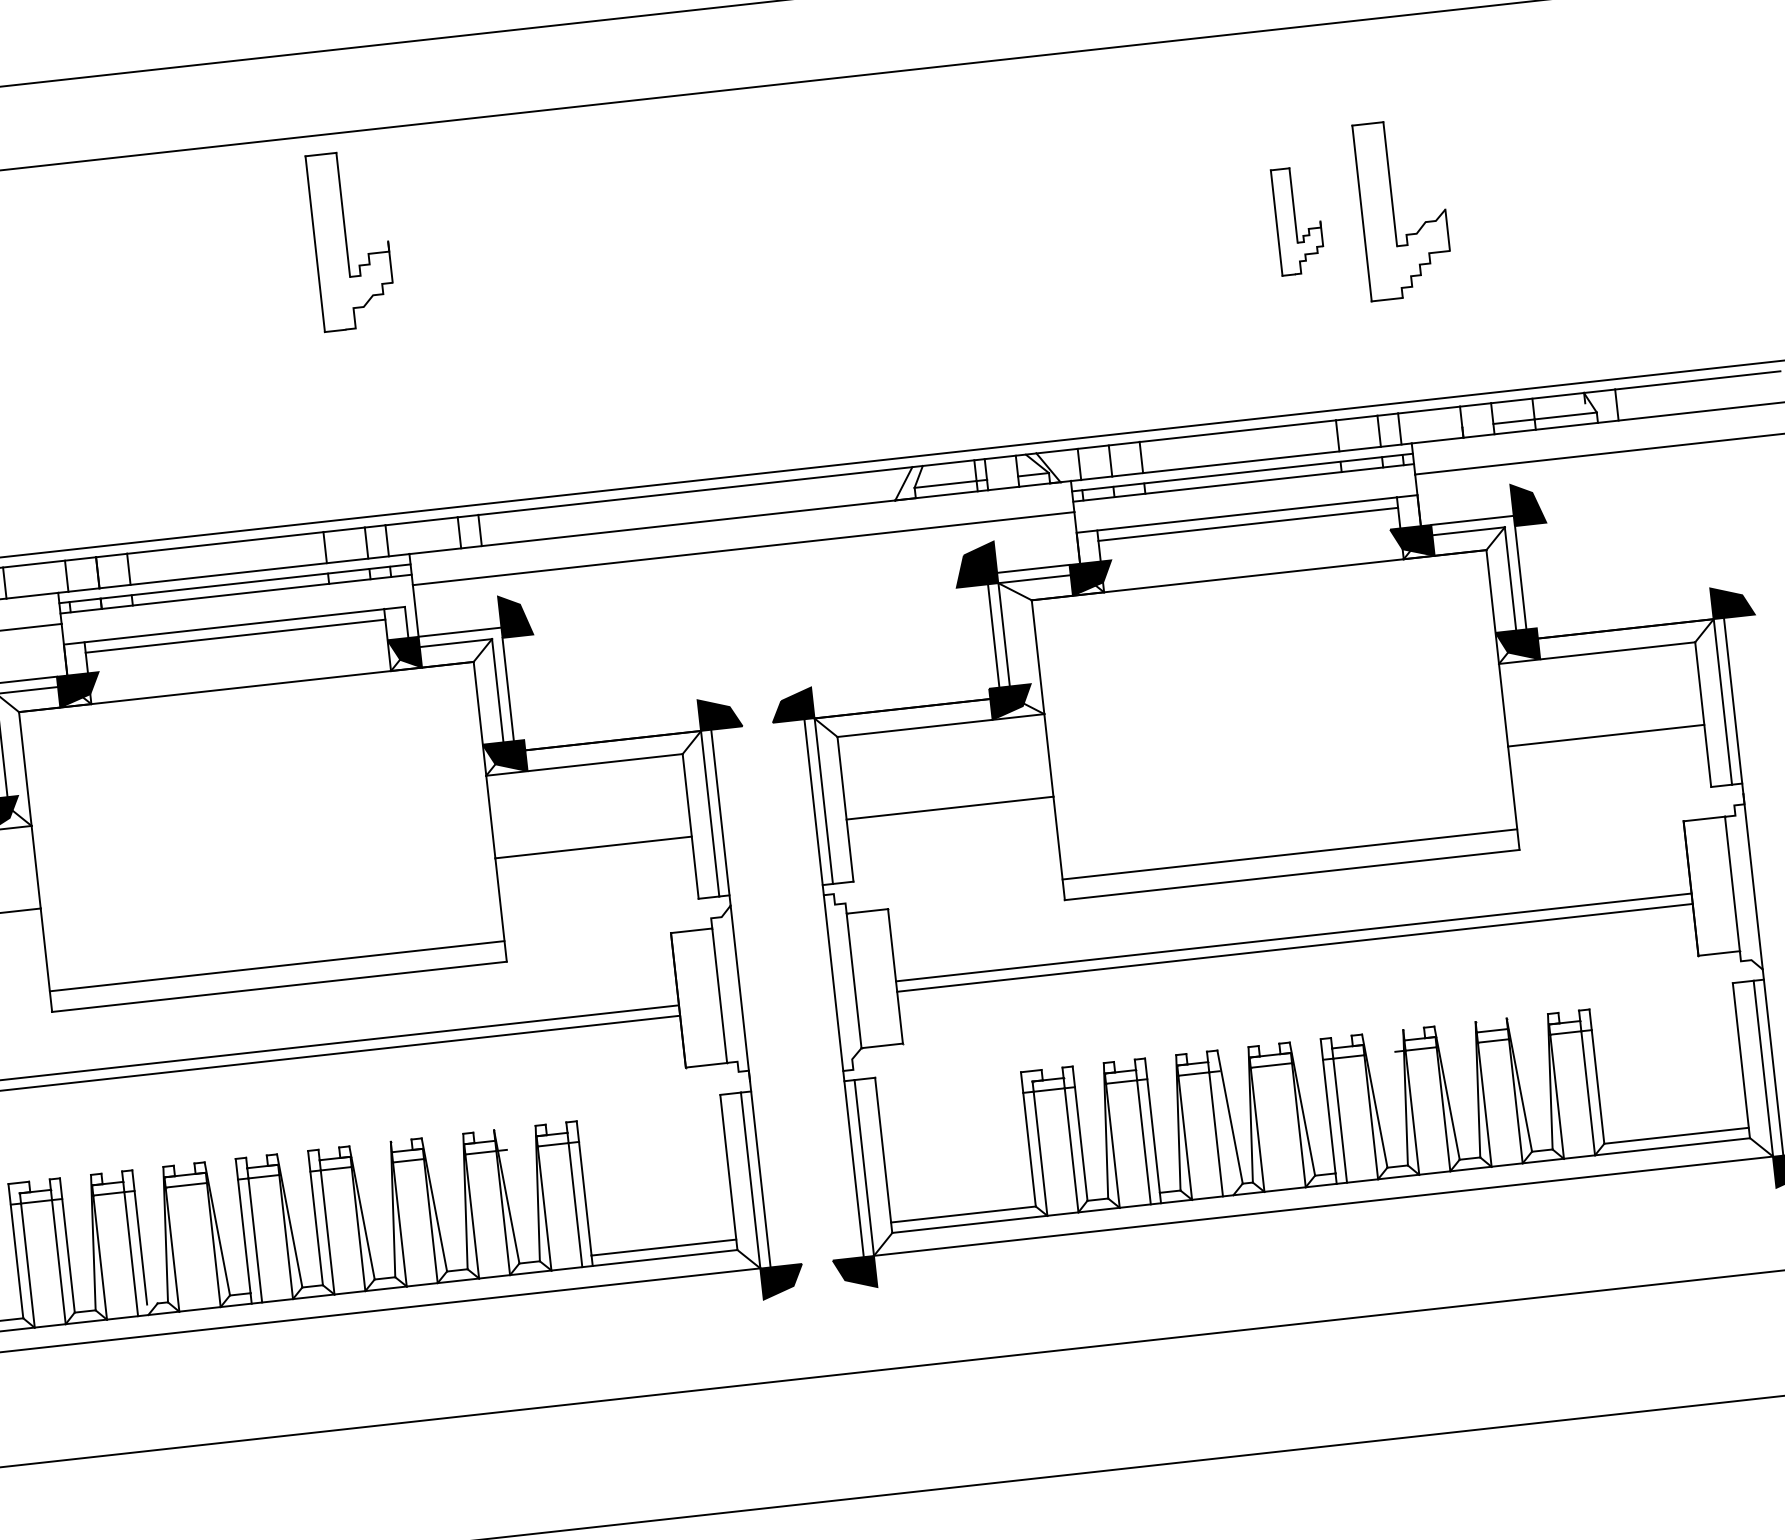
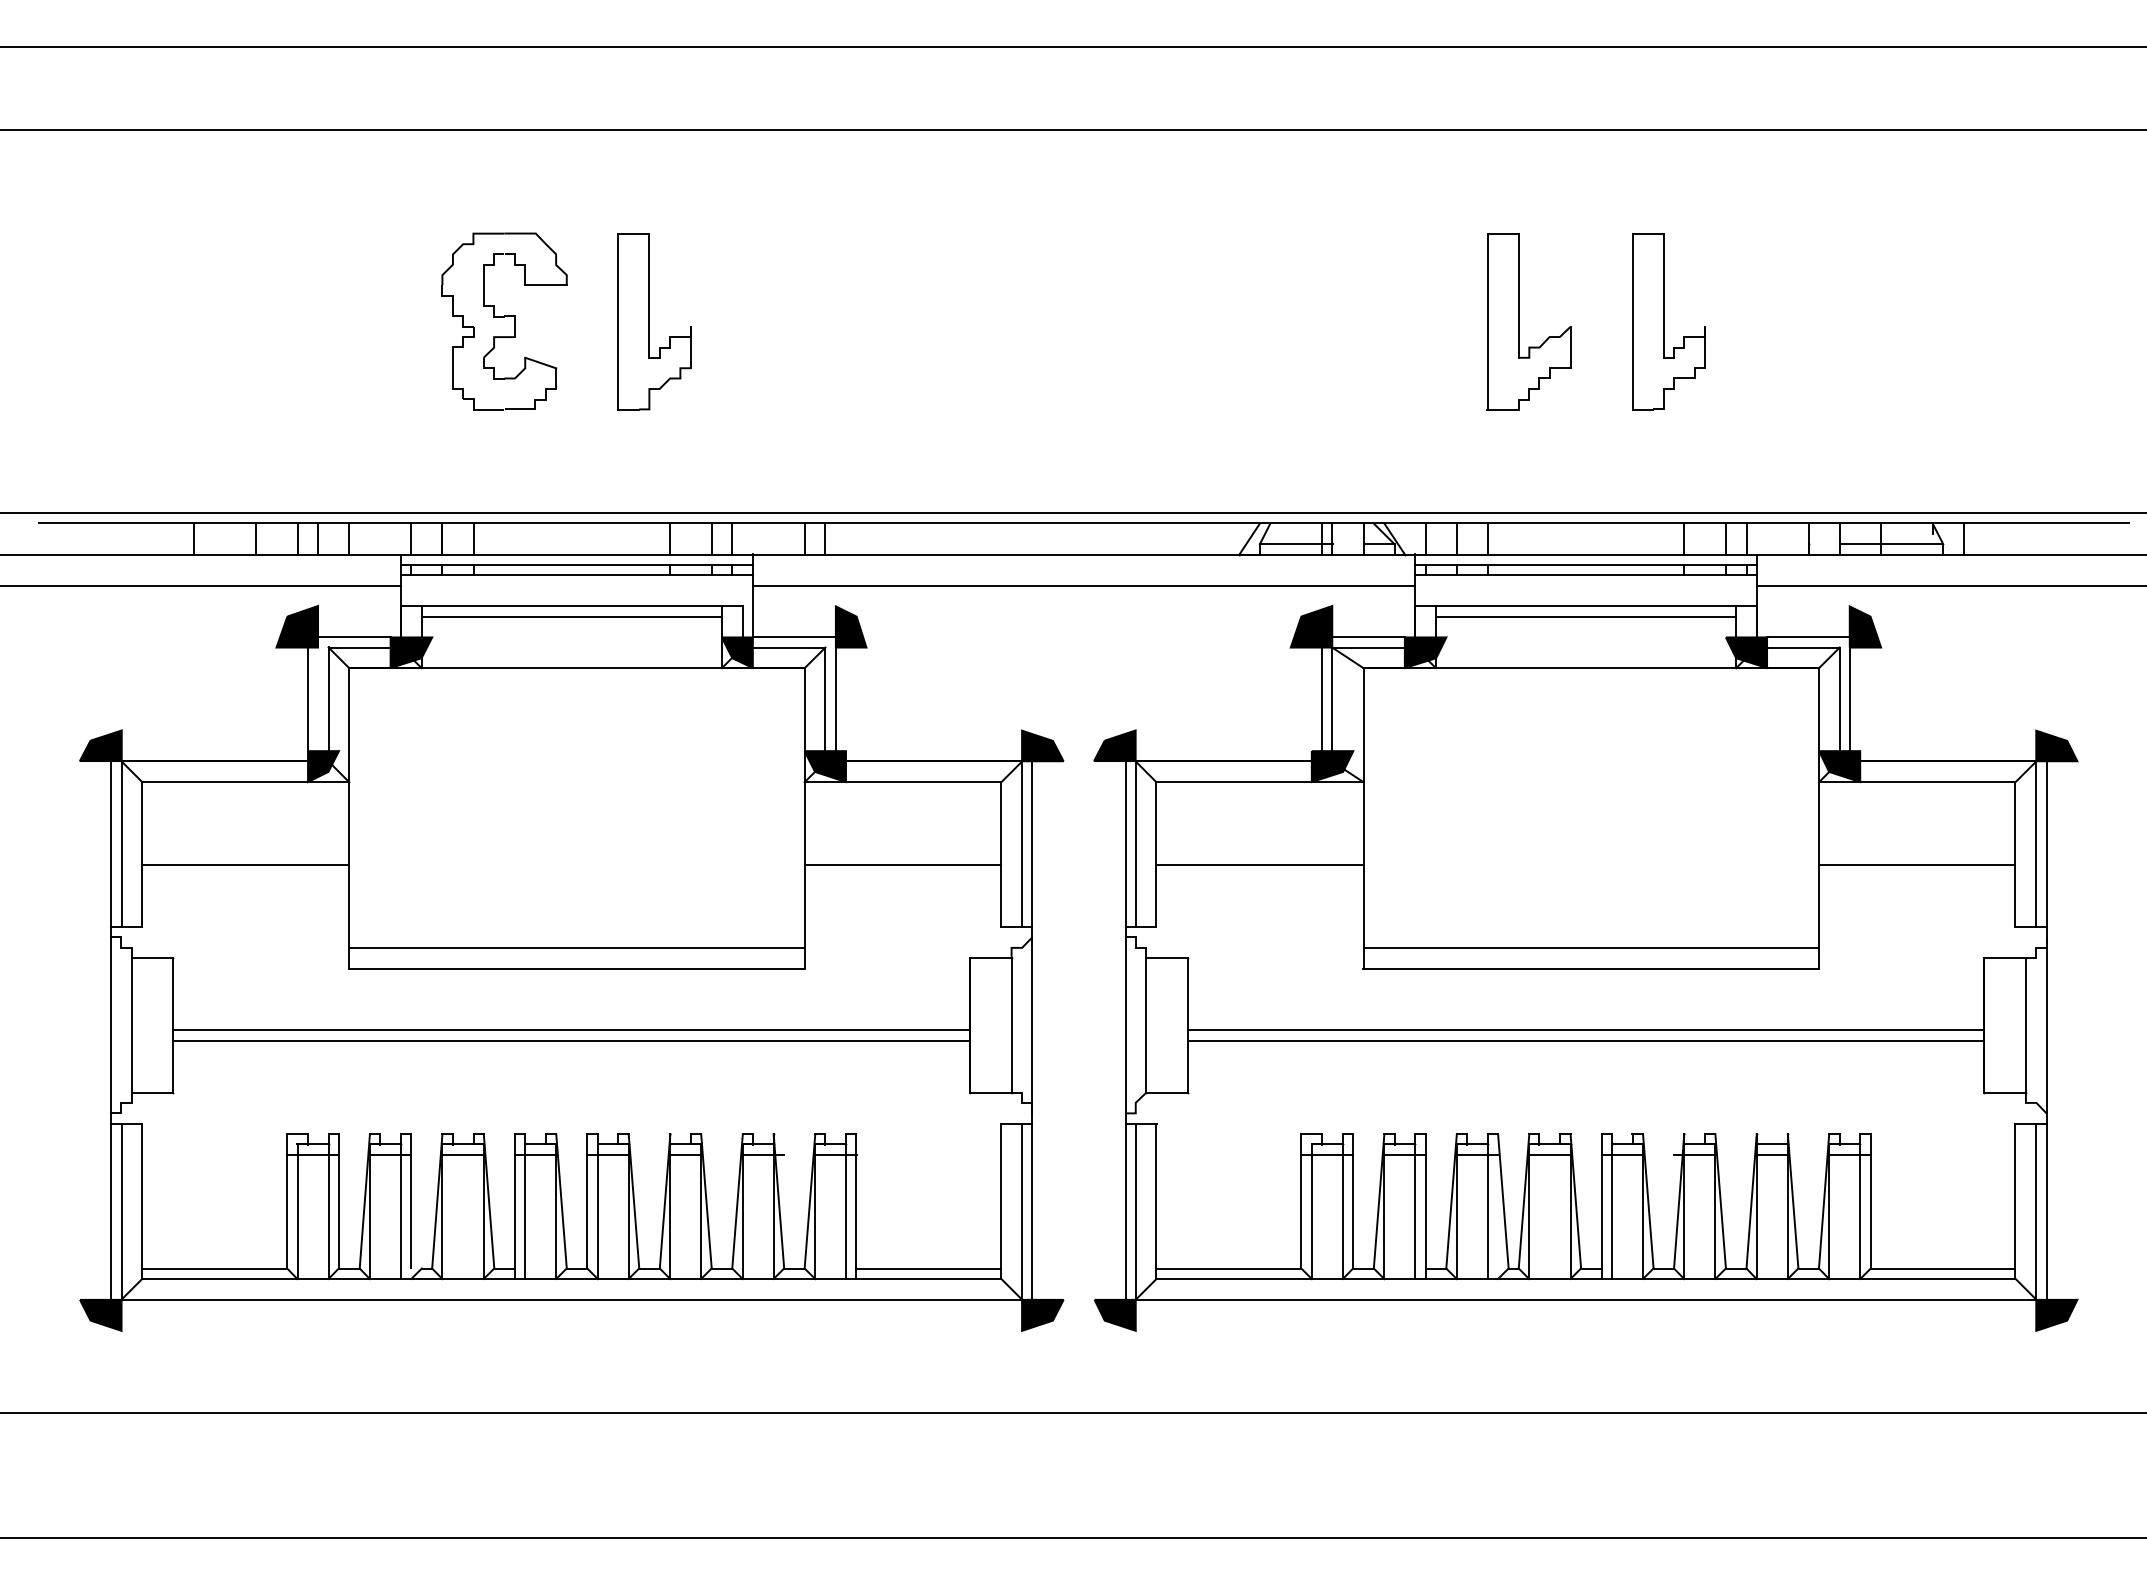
part: (1393, 209) -> (1519, 321), moved
part: (1297, 220) -> (1668, 321), size x1.67
part: (351, 240) -> (654, 321), moved
part: (135, 348) -> (504, 321), added

